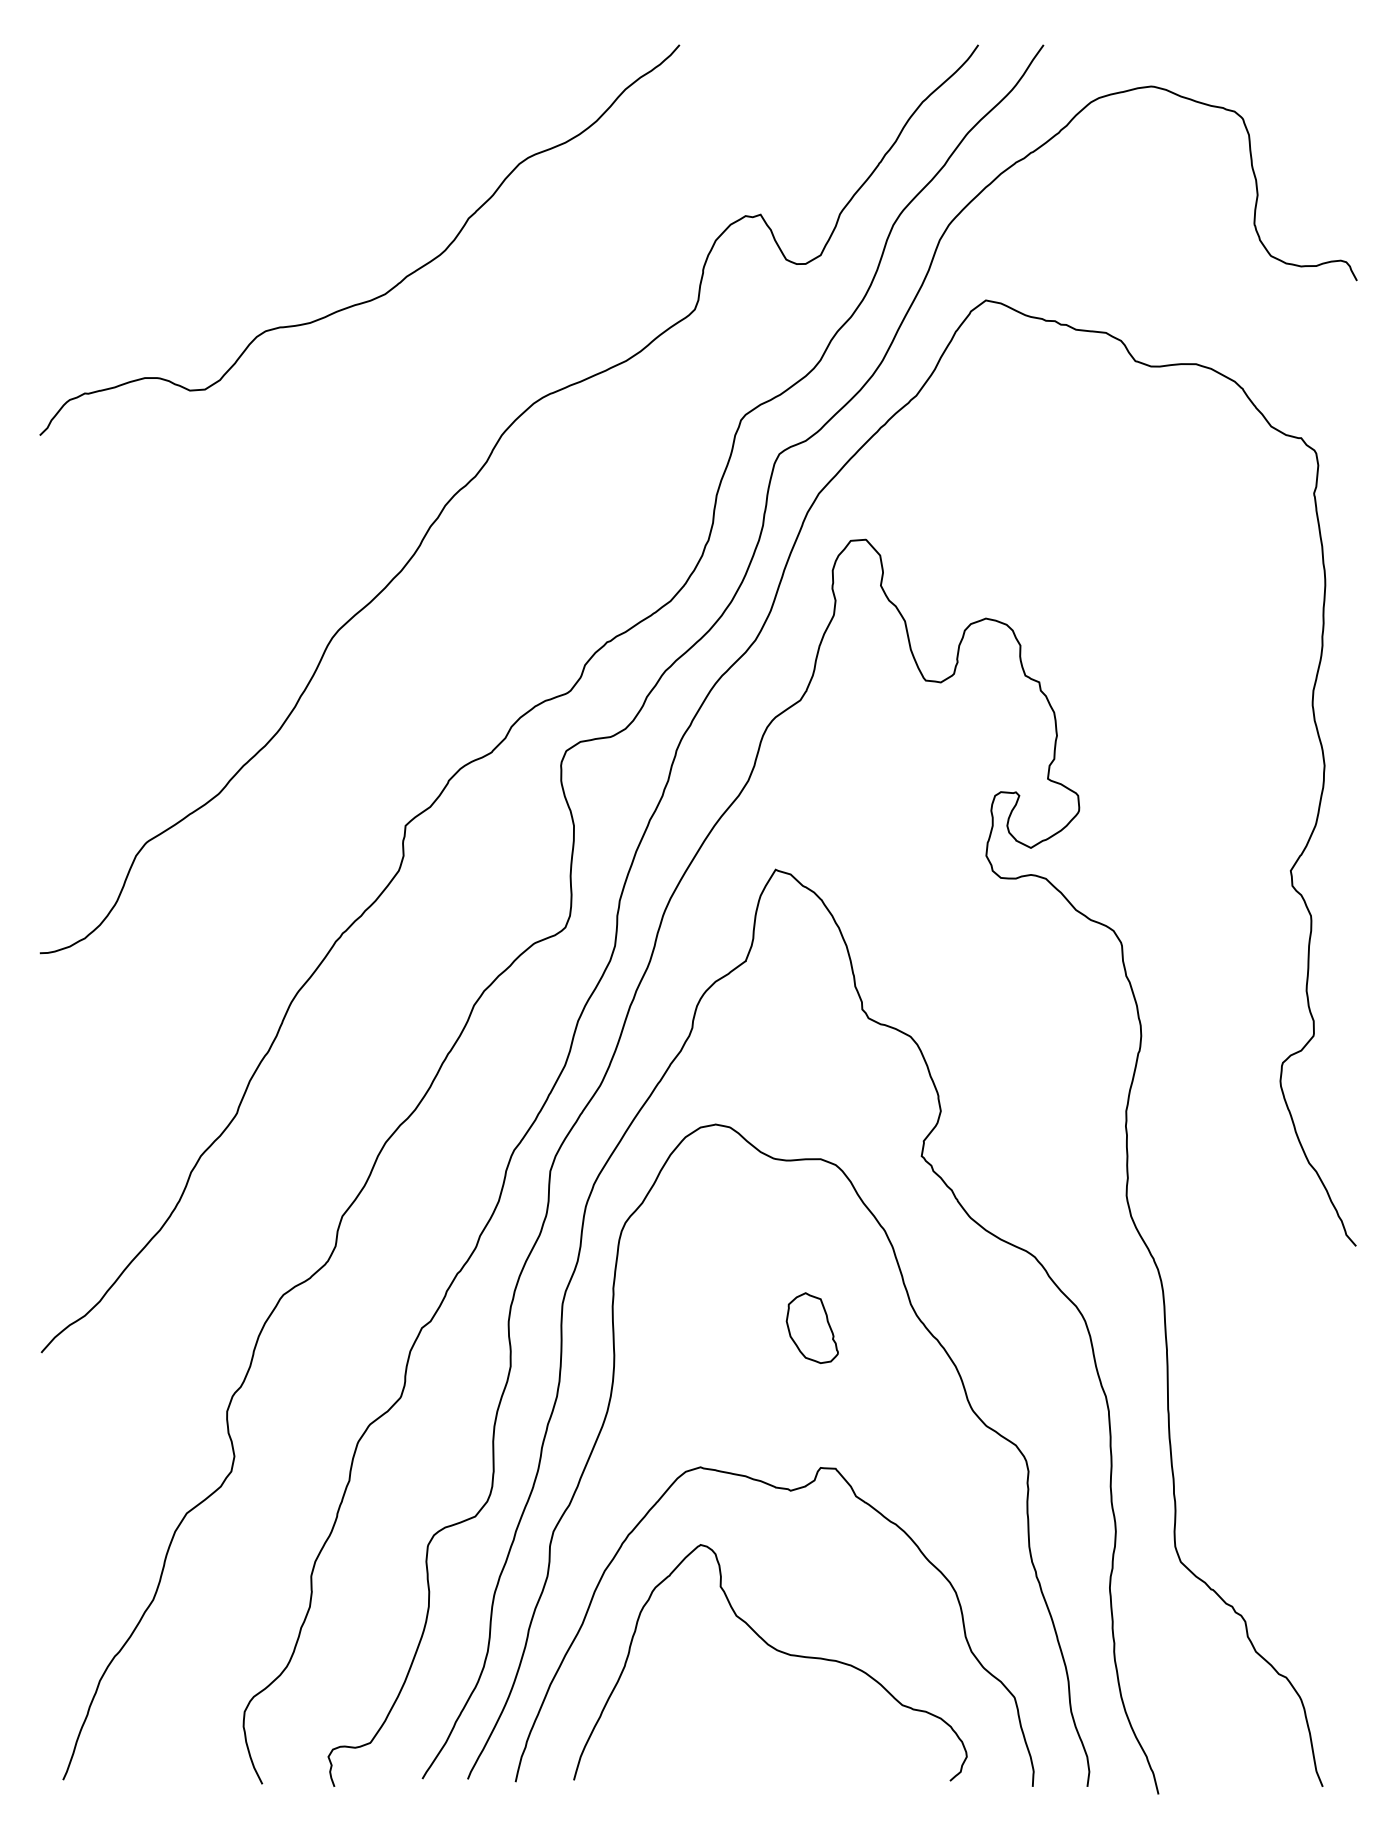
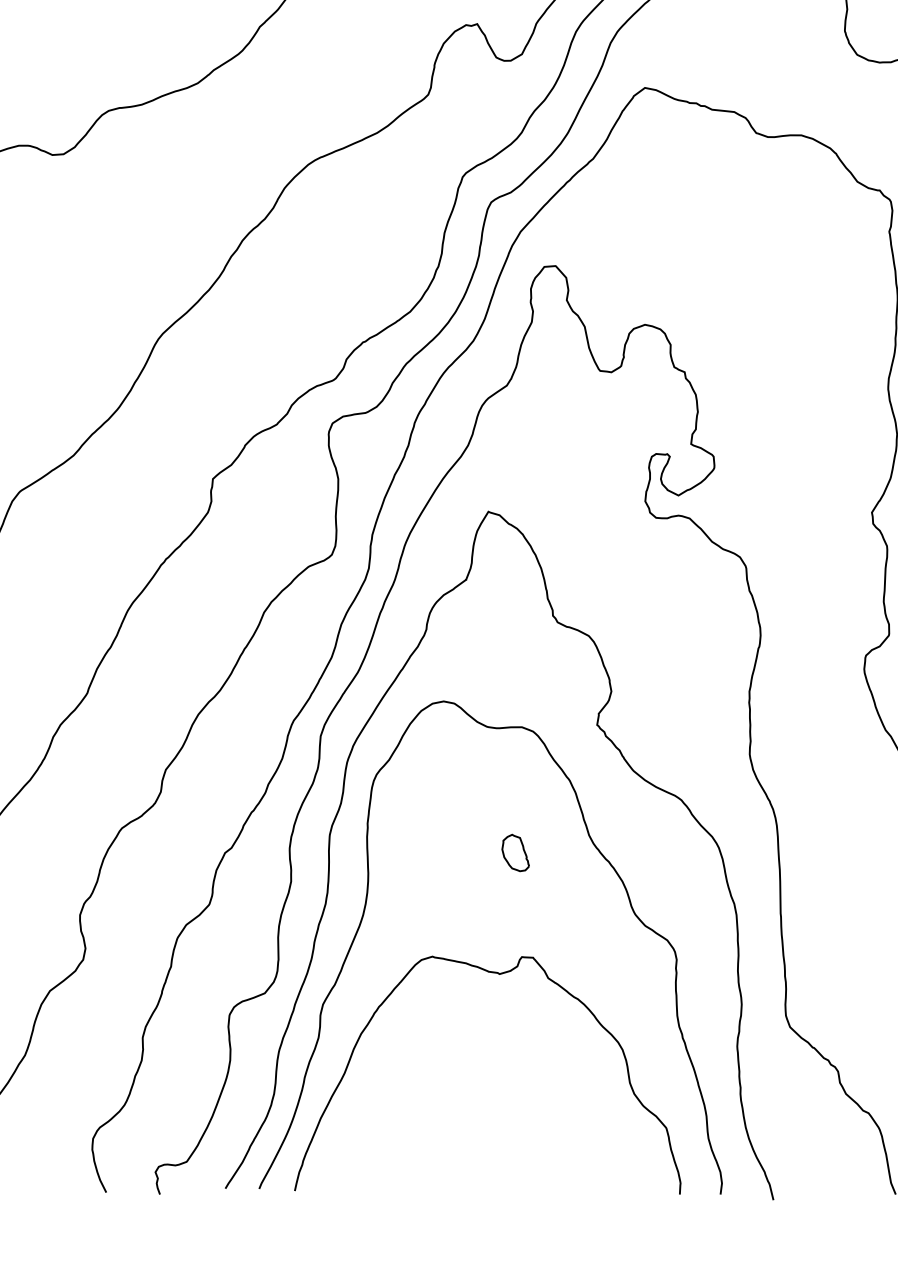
part: (811, 1327) -> (515, 852), size x0.7
curve: (775, 1650) -> (488, 1093), removed

